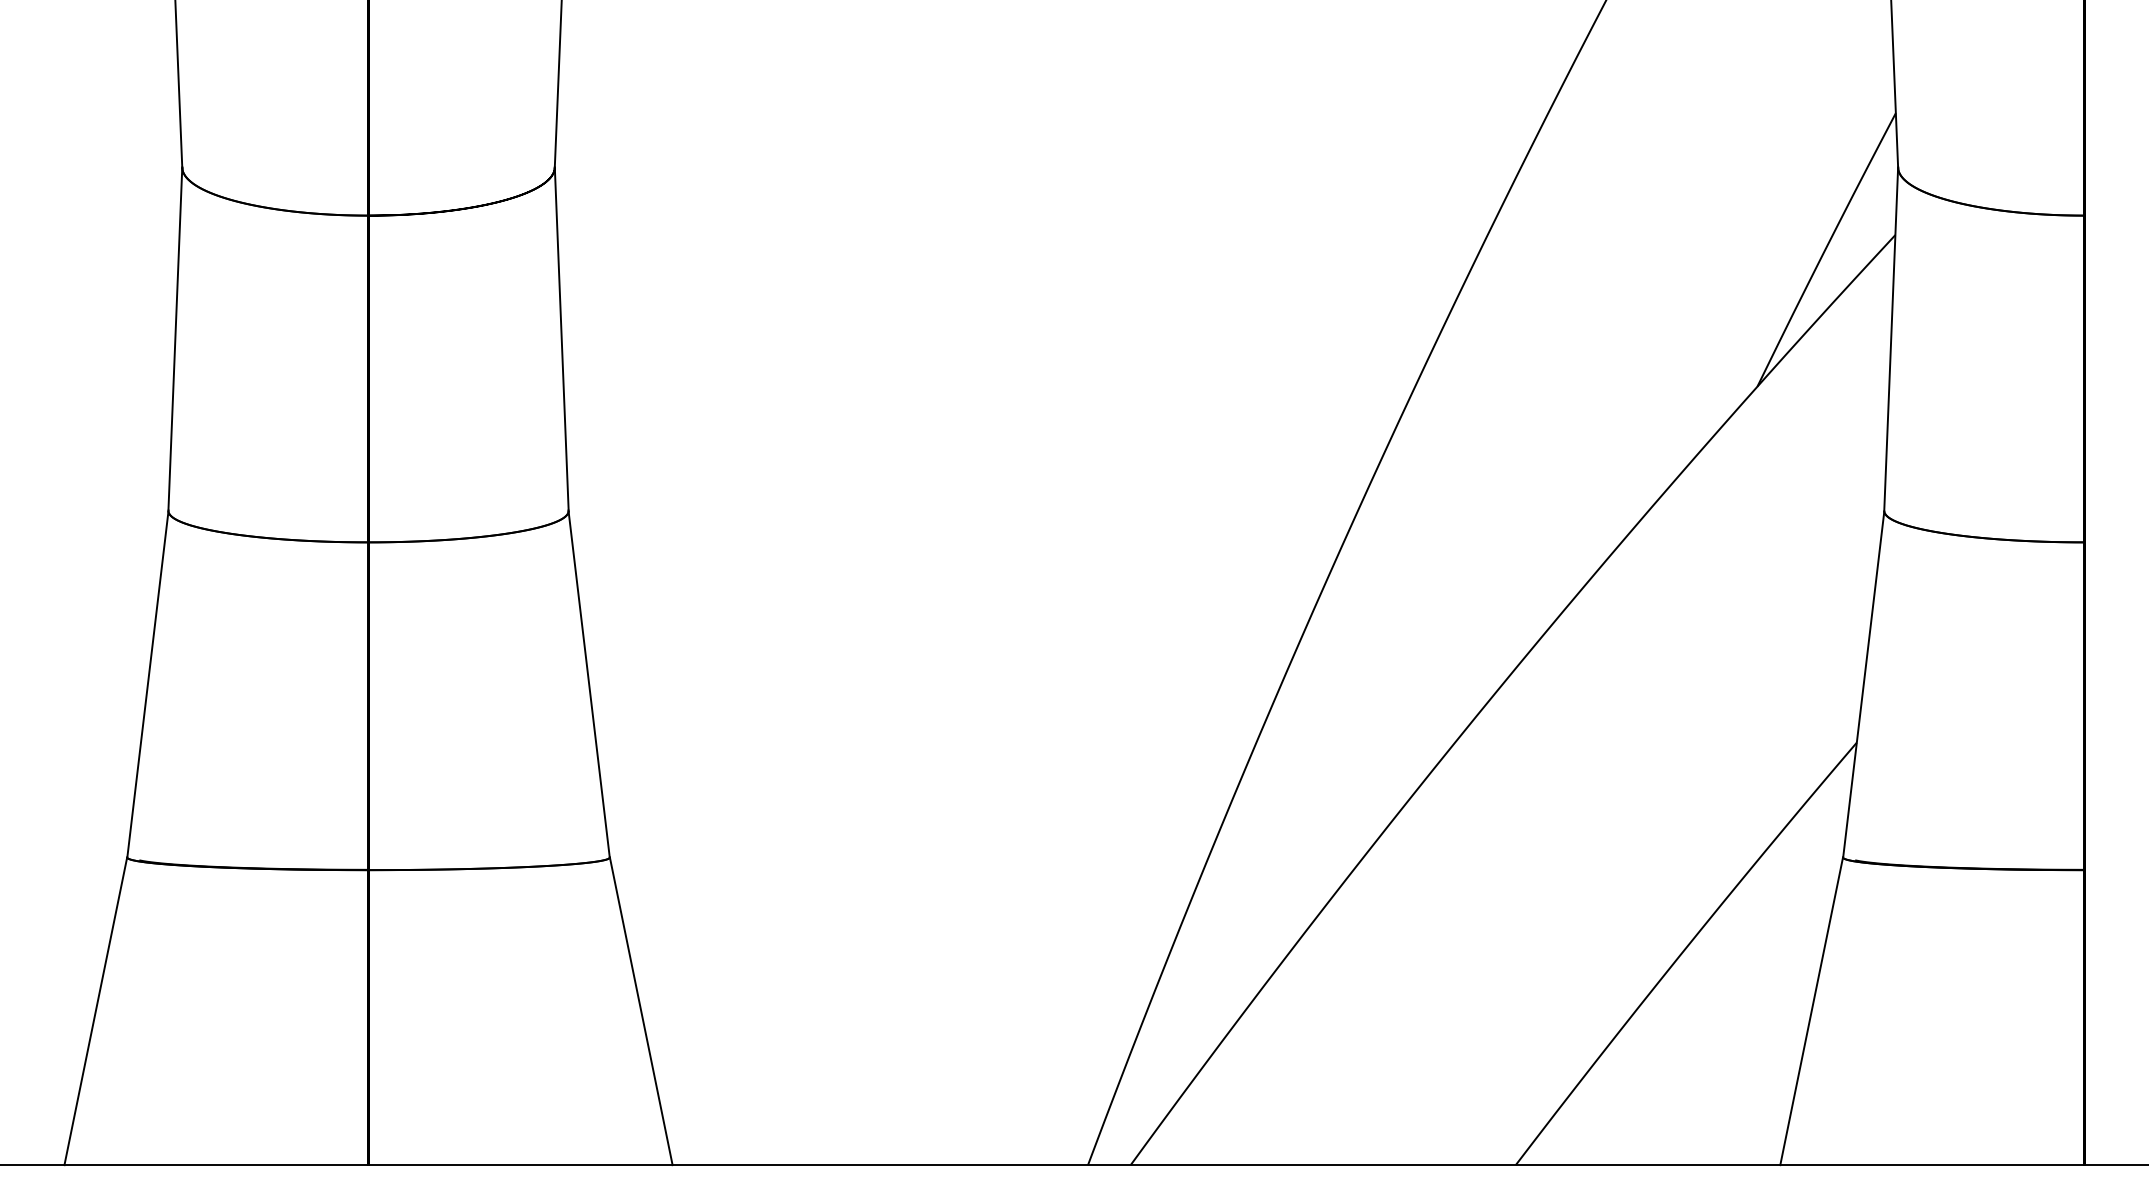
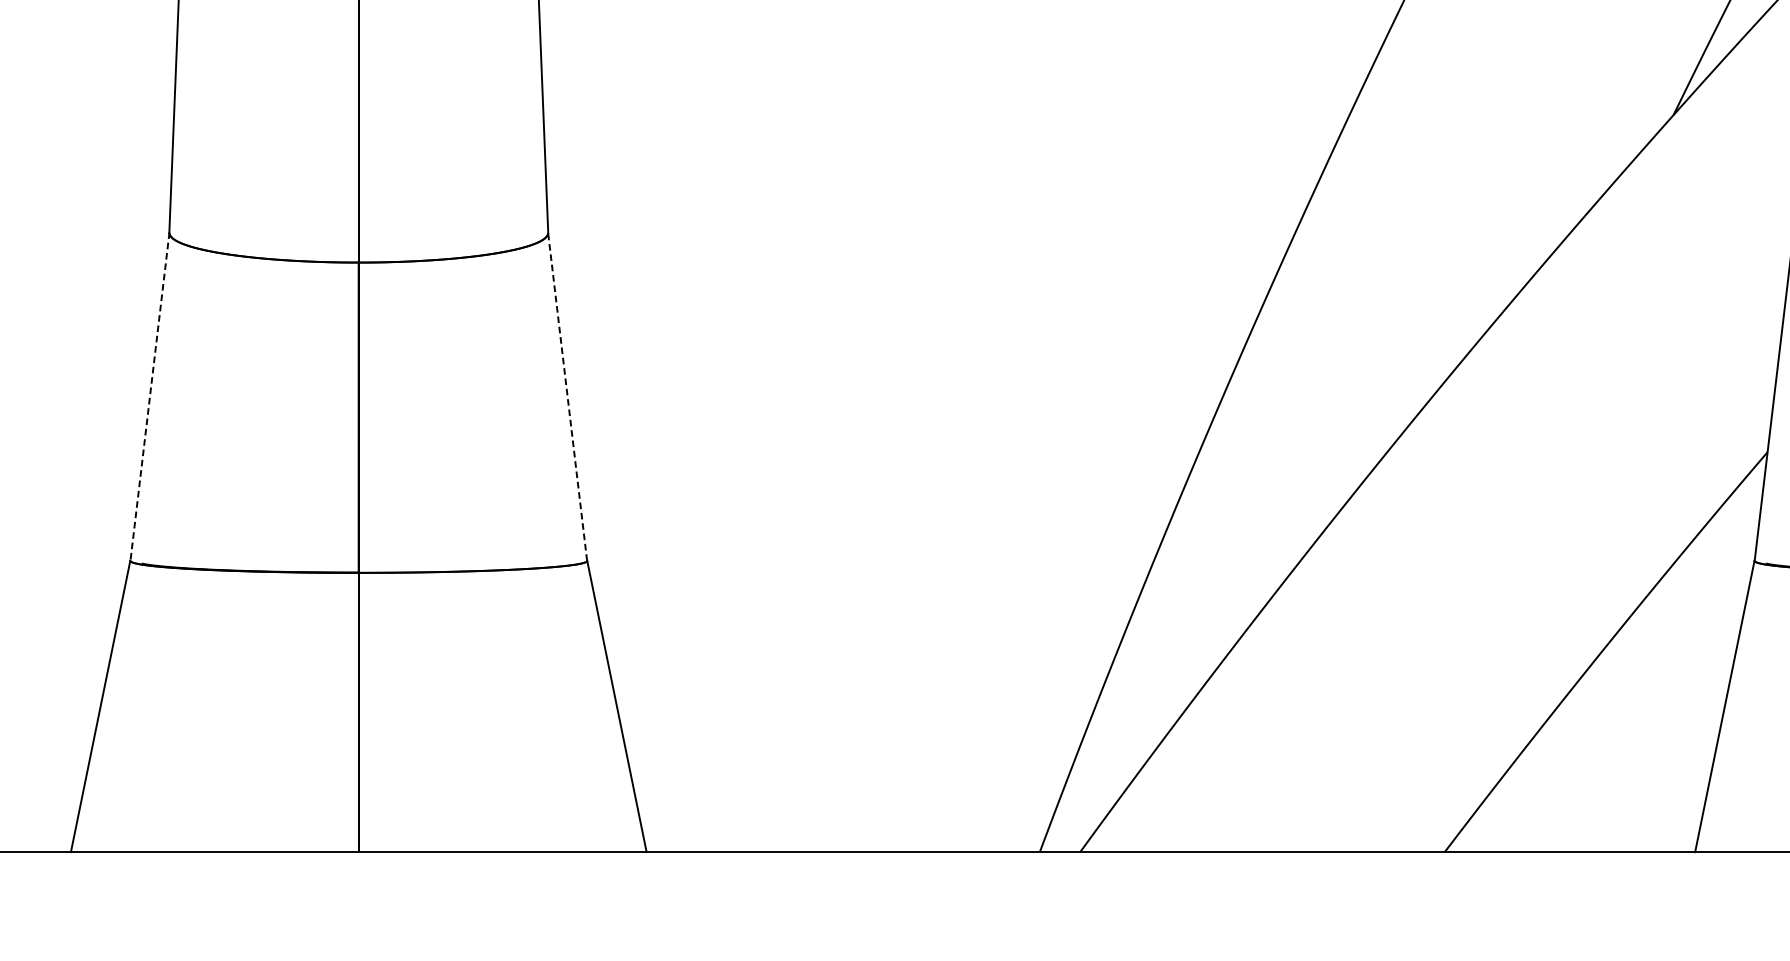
line: (147, 683) -> (149, 396), solid -> dashed
line: (589, 683) -> (567, 396), solid -> dashed

